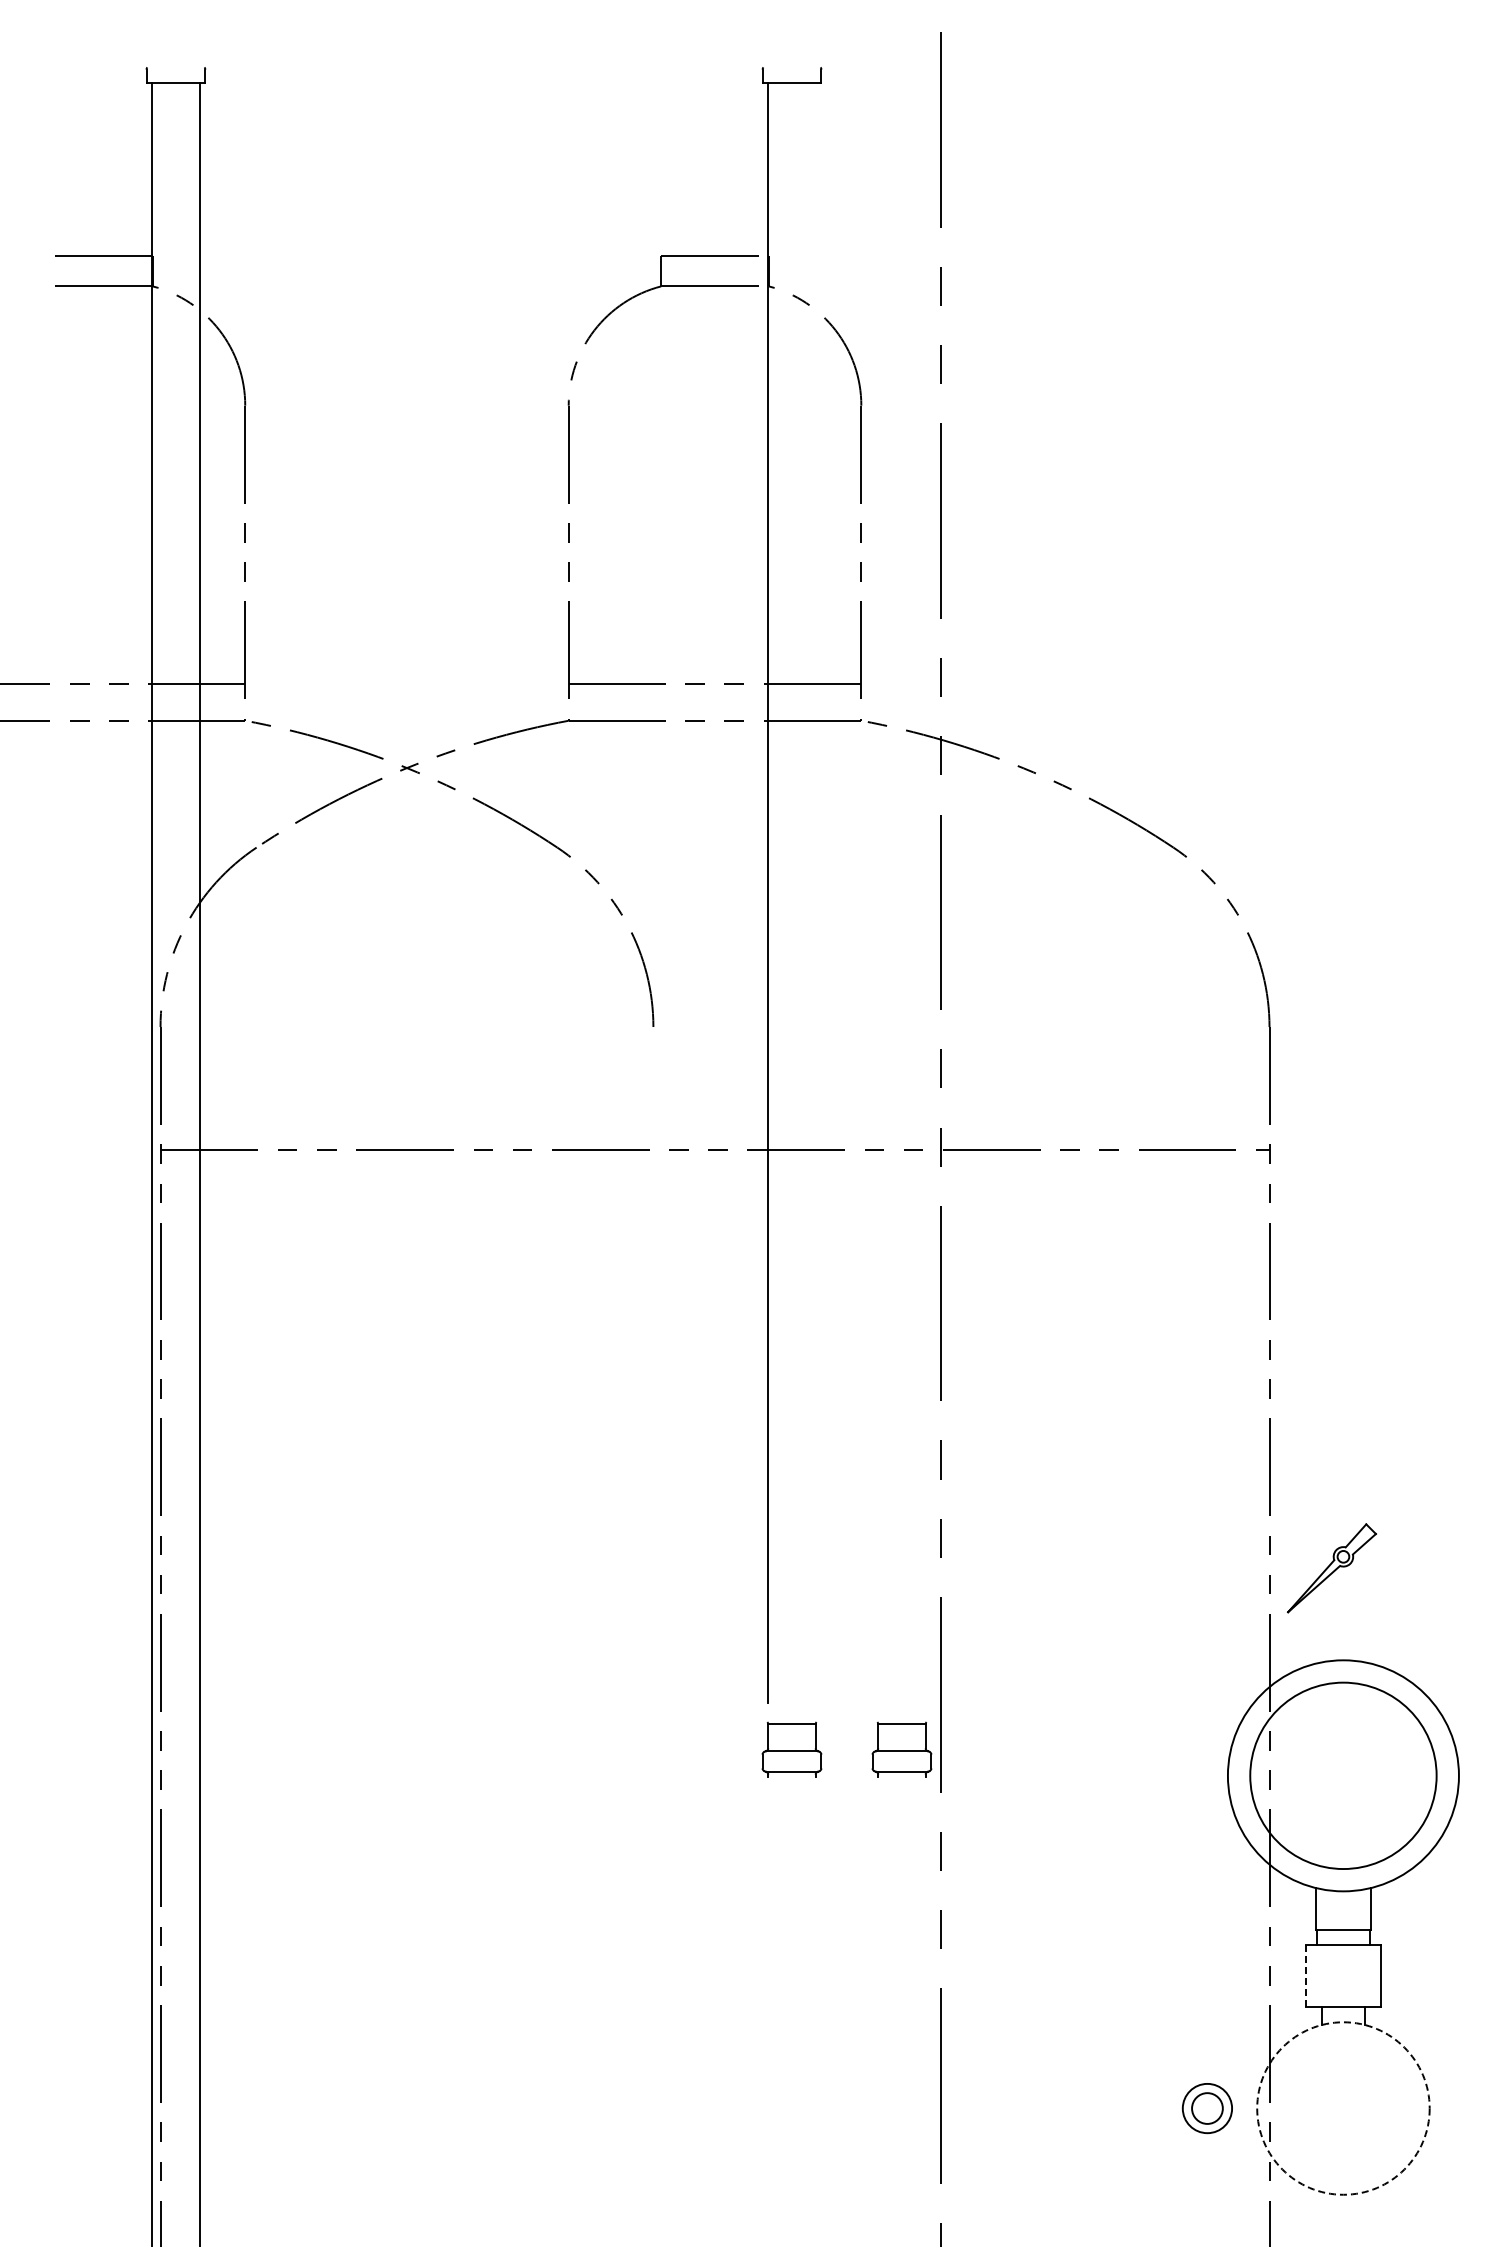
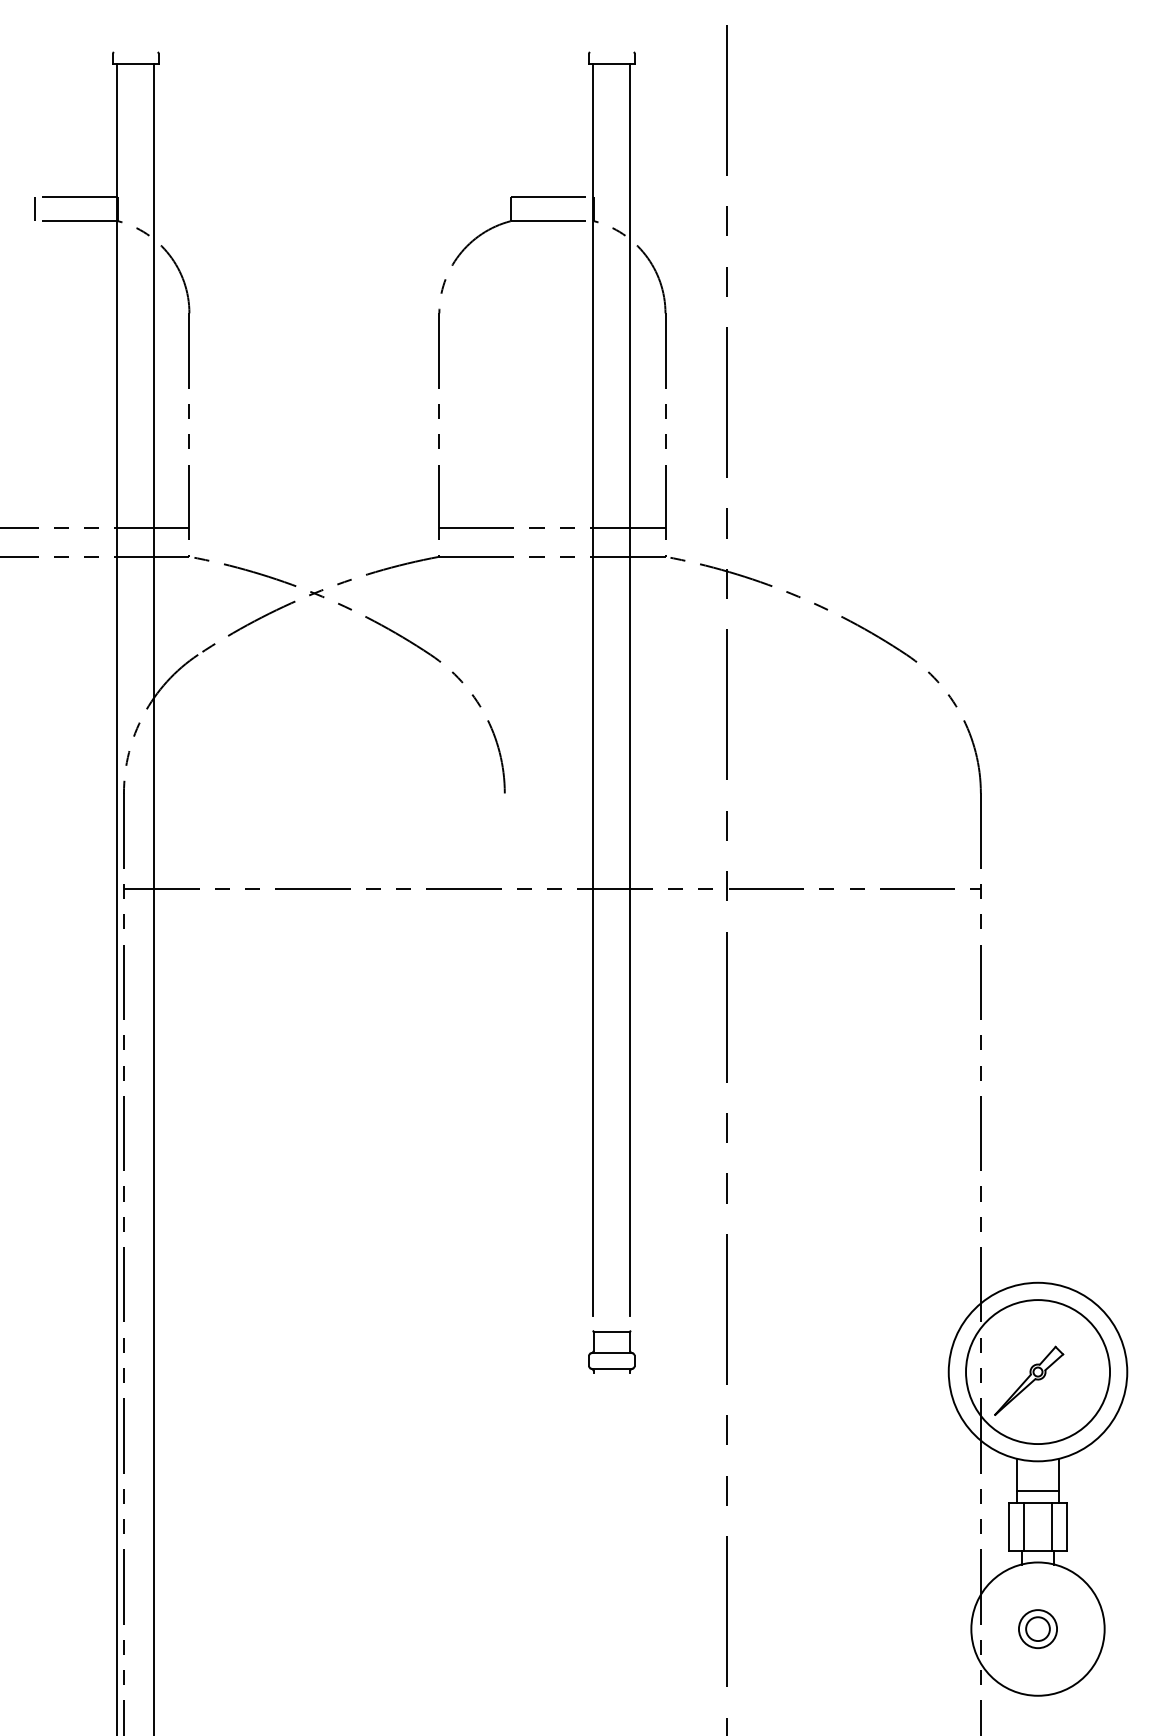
line: (45, 270) -> (35, 208), added
line: (815, 892) -> (630, 689), added
part: (1331, 1568) -> (1028, 1381), moved
part: (901, 1749) -> (696, 1351), removed
line: (1324, 1975) -> (1023, 1526), added
line: (1362, 1975) -> (1052, 1526), added
line: (1306, 1976) -> (1009, 1527), dashed -> solid
part: (1206, 2108) -> (1037, 1629), moved
circle: (1343, 2108) -> (1038, 1629), dashed -> solid

